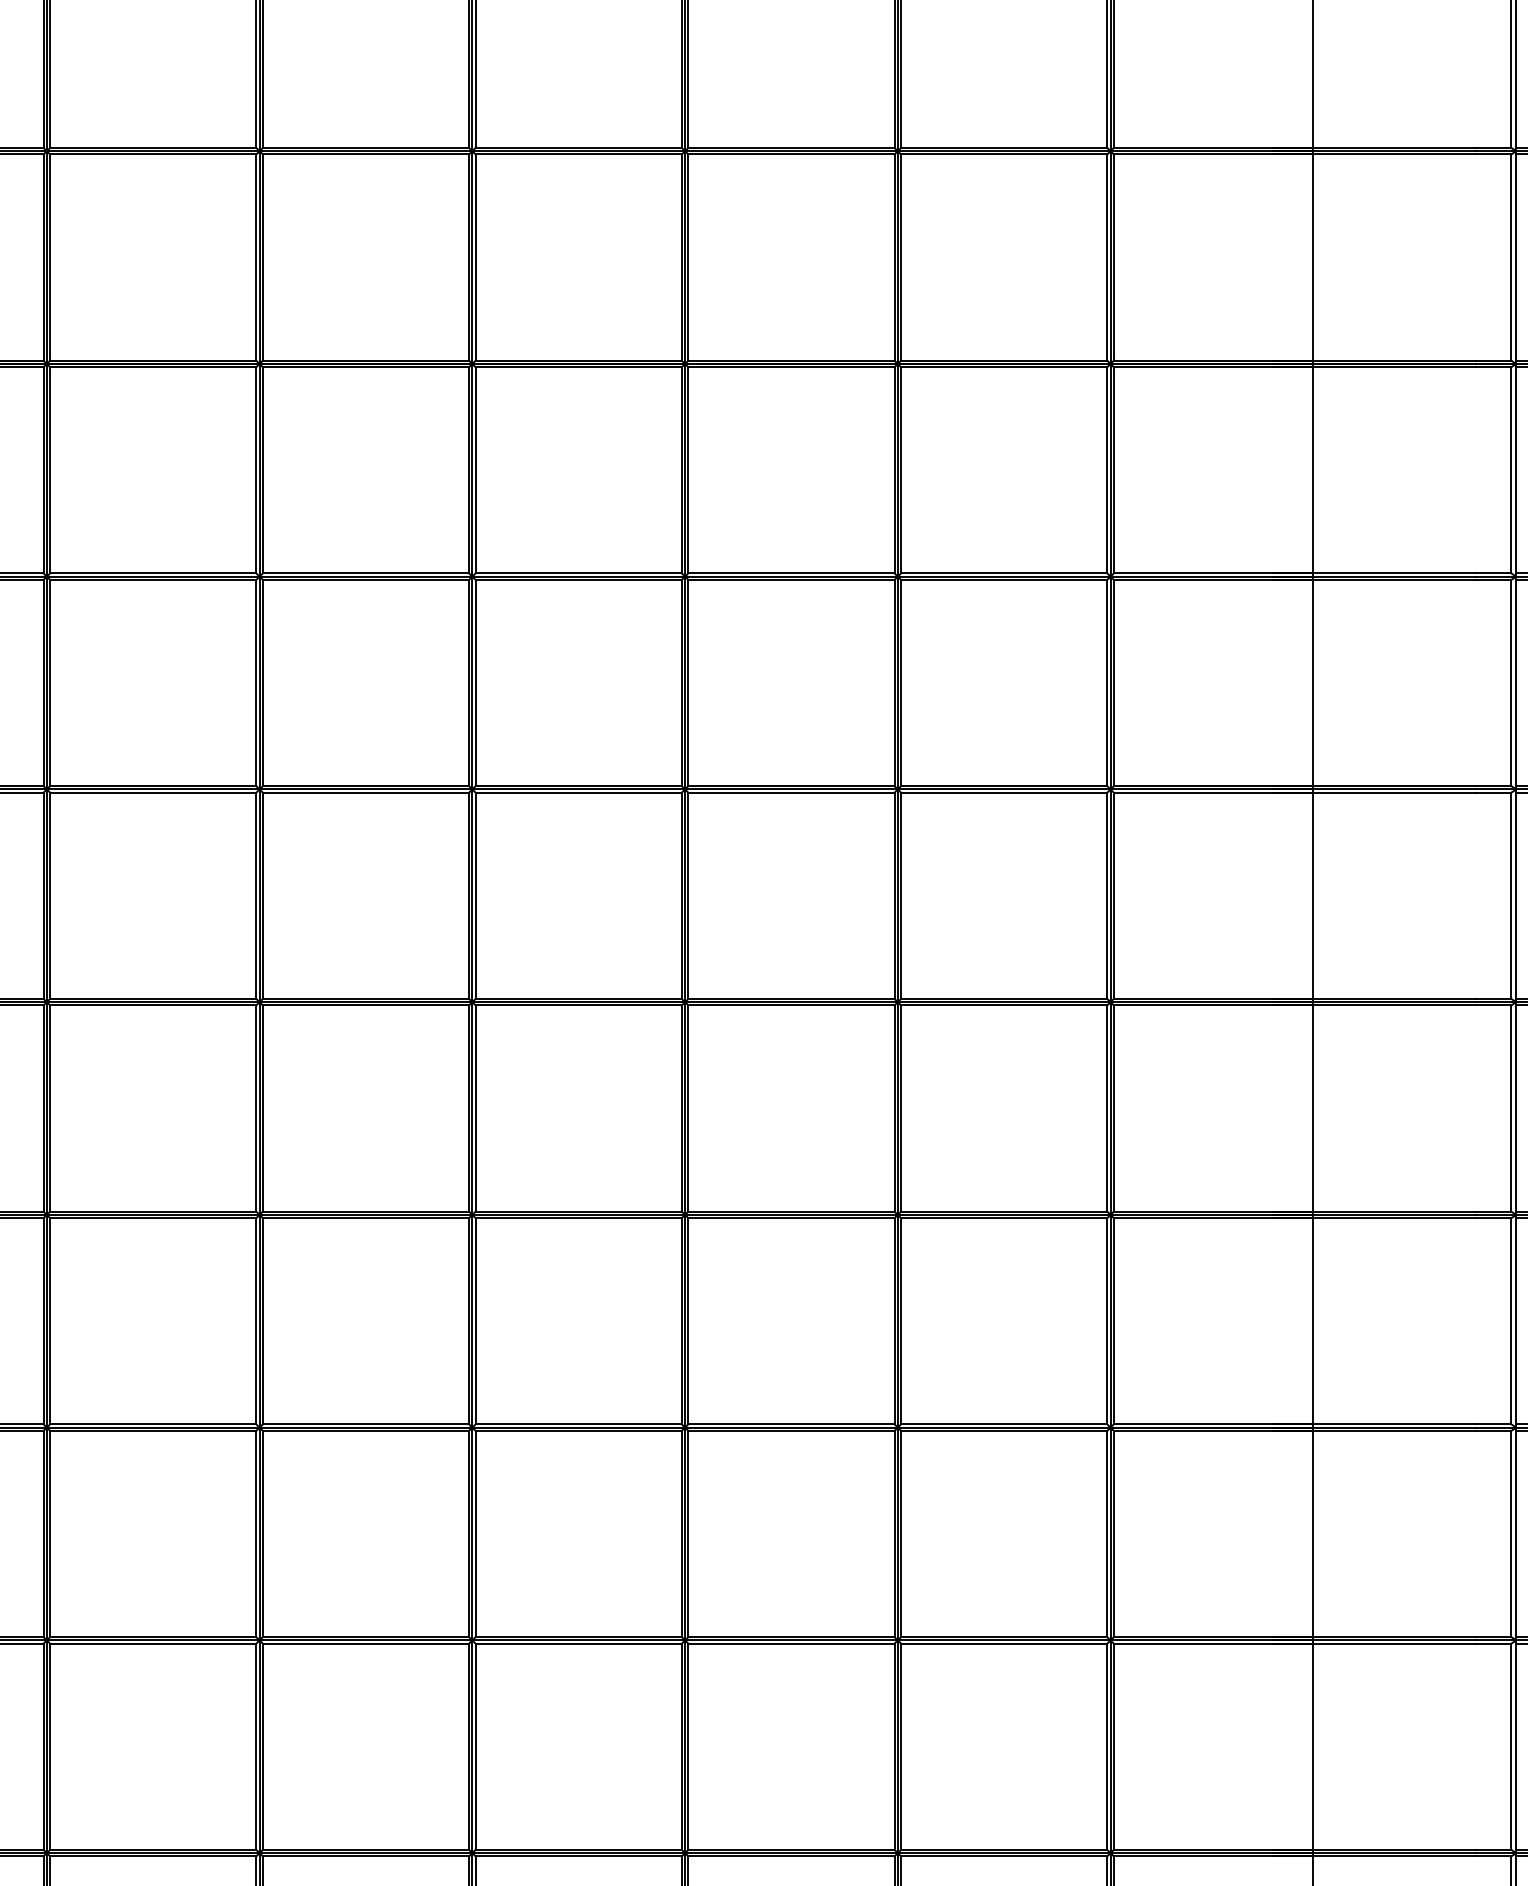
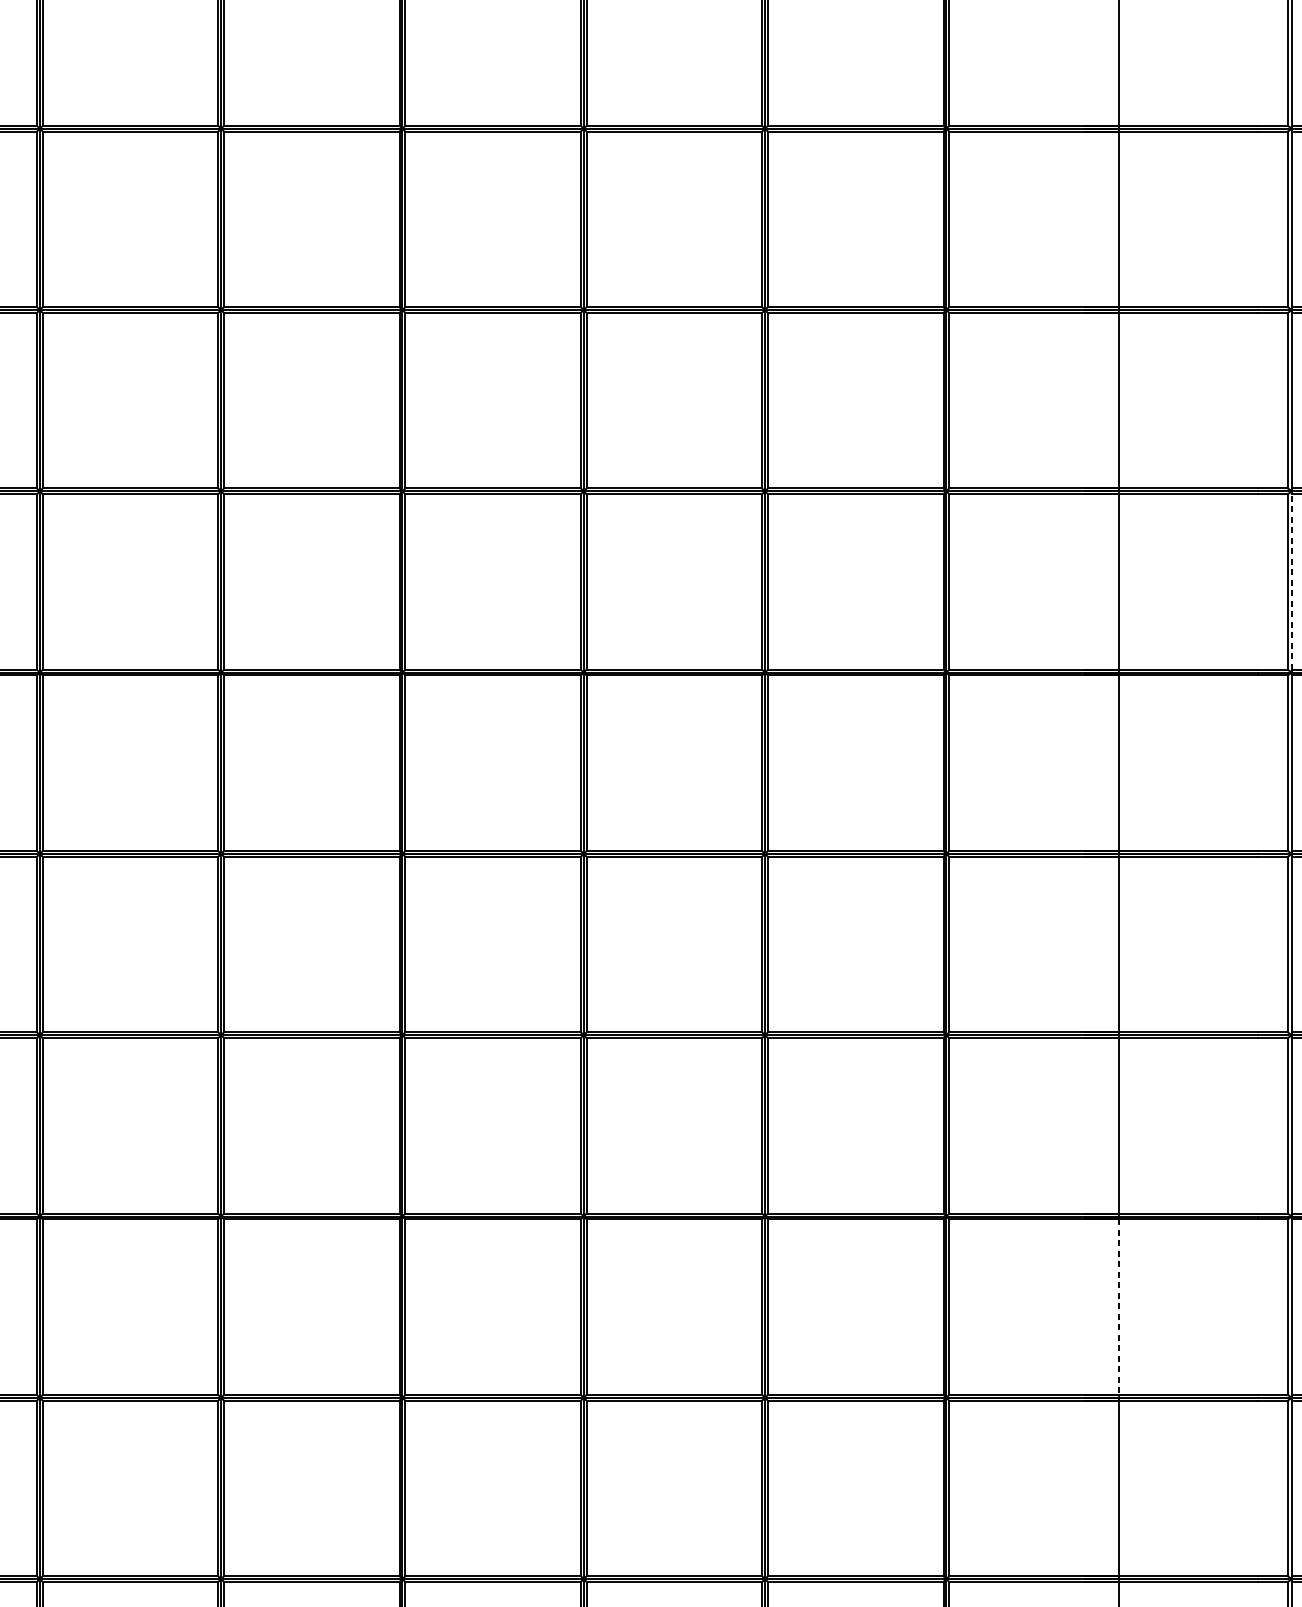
line: (1516, 682) -> (1292, 581), solid -> dashed
line: (1313, 1534) -> (1119, 1307), solid -> dashed

